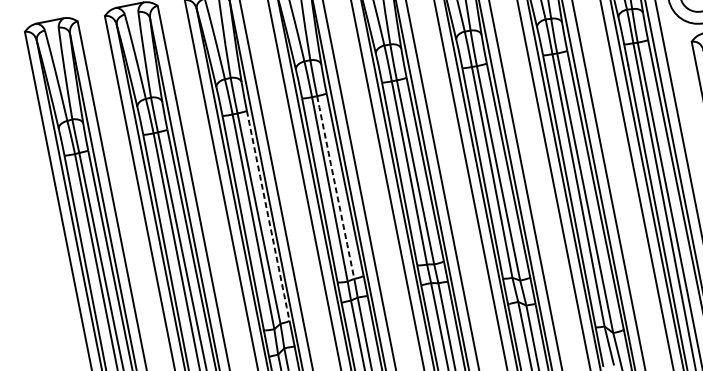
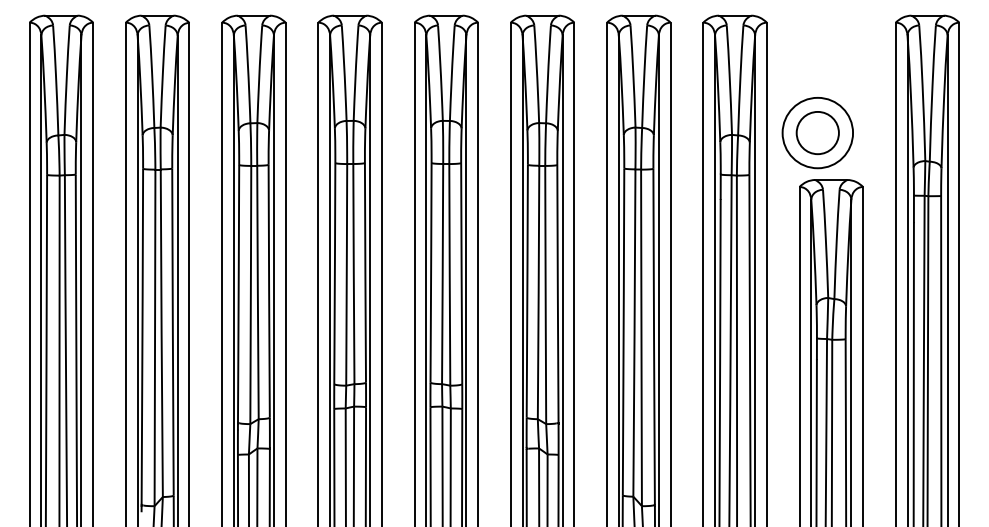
arc: (335, 187) -> (353, 274), dashed -> solid
arc: (268, 215) -> (269, 291), dashed -> solid

